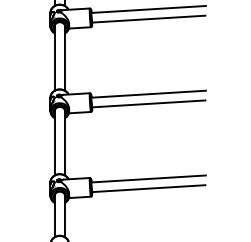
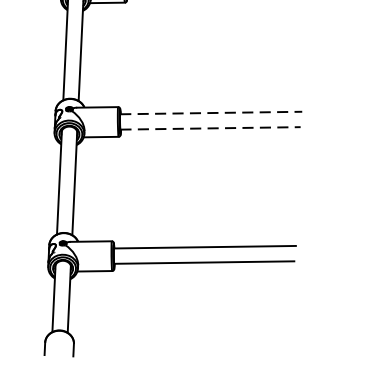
line: (149, 94) -> (212, 113), solid -> dashed
line: (148, 103) -> (210, 127), solid -> dashed

